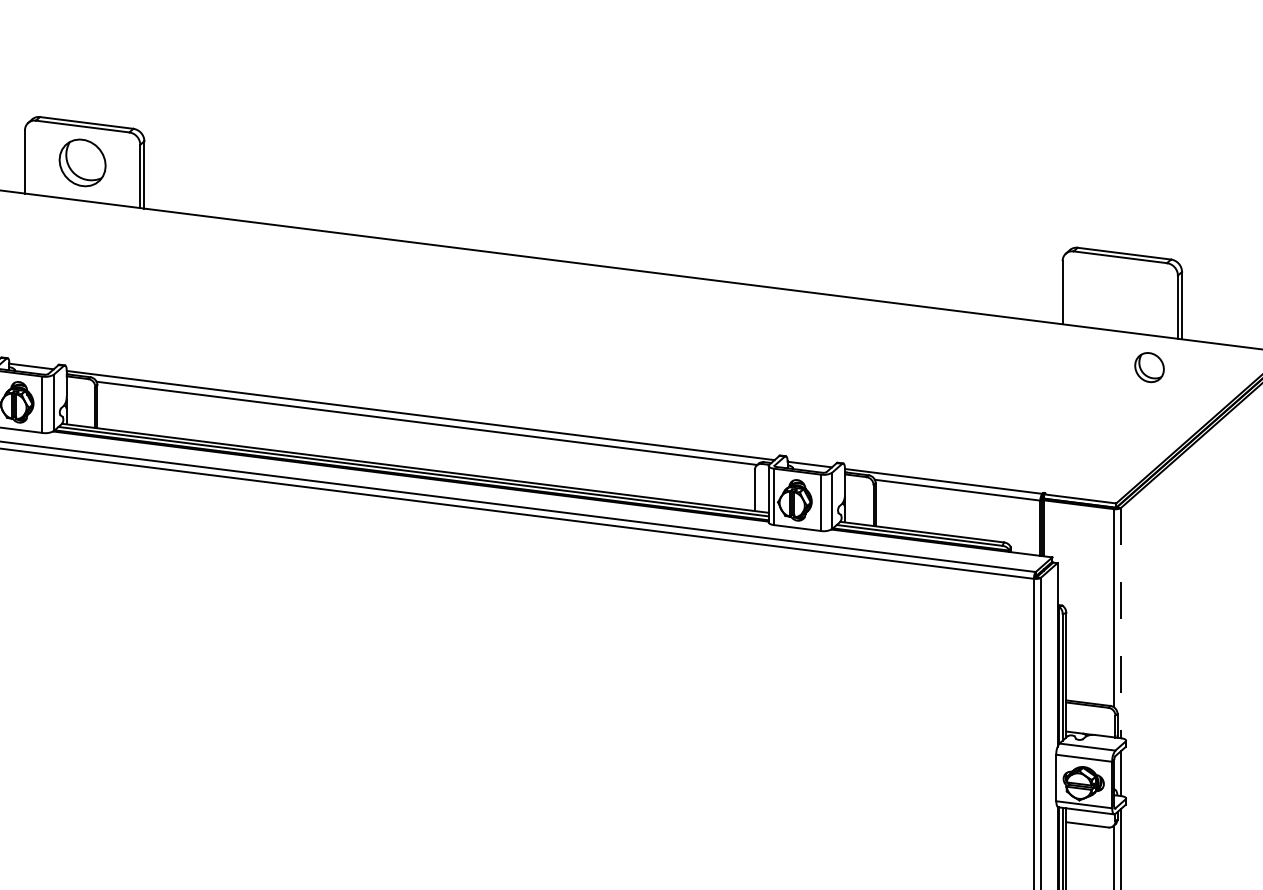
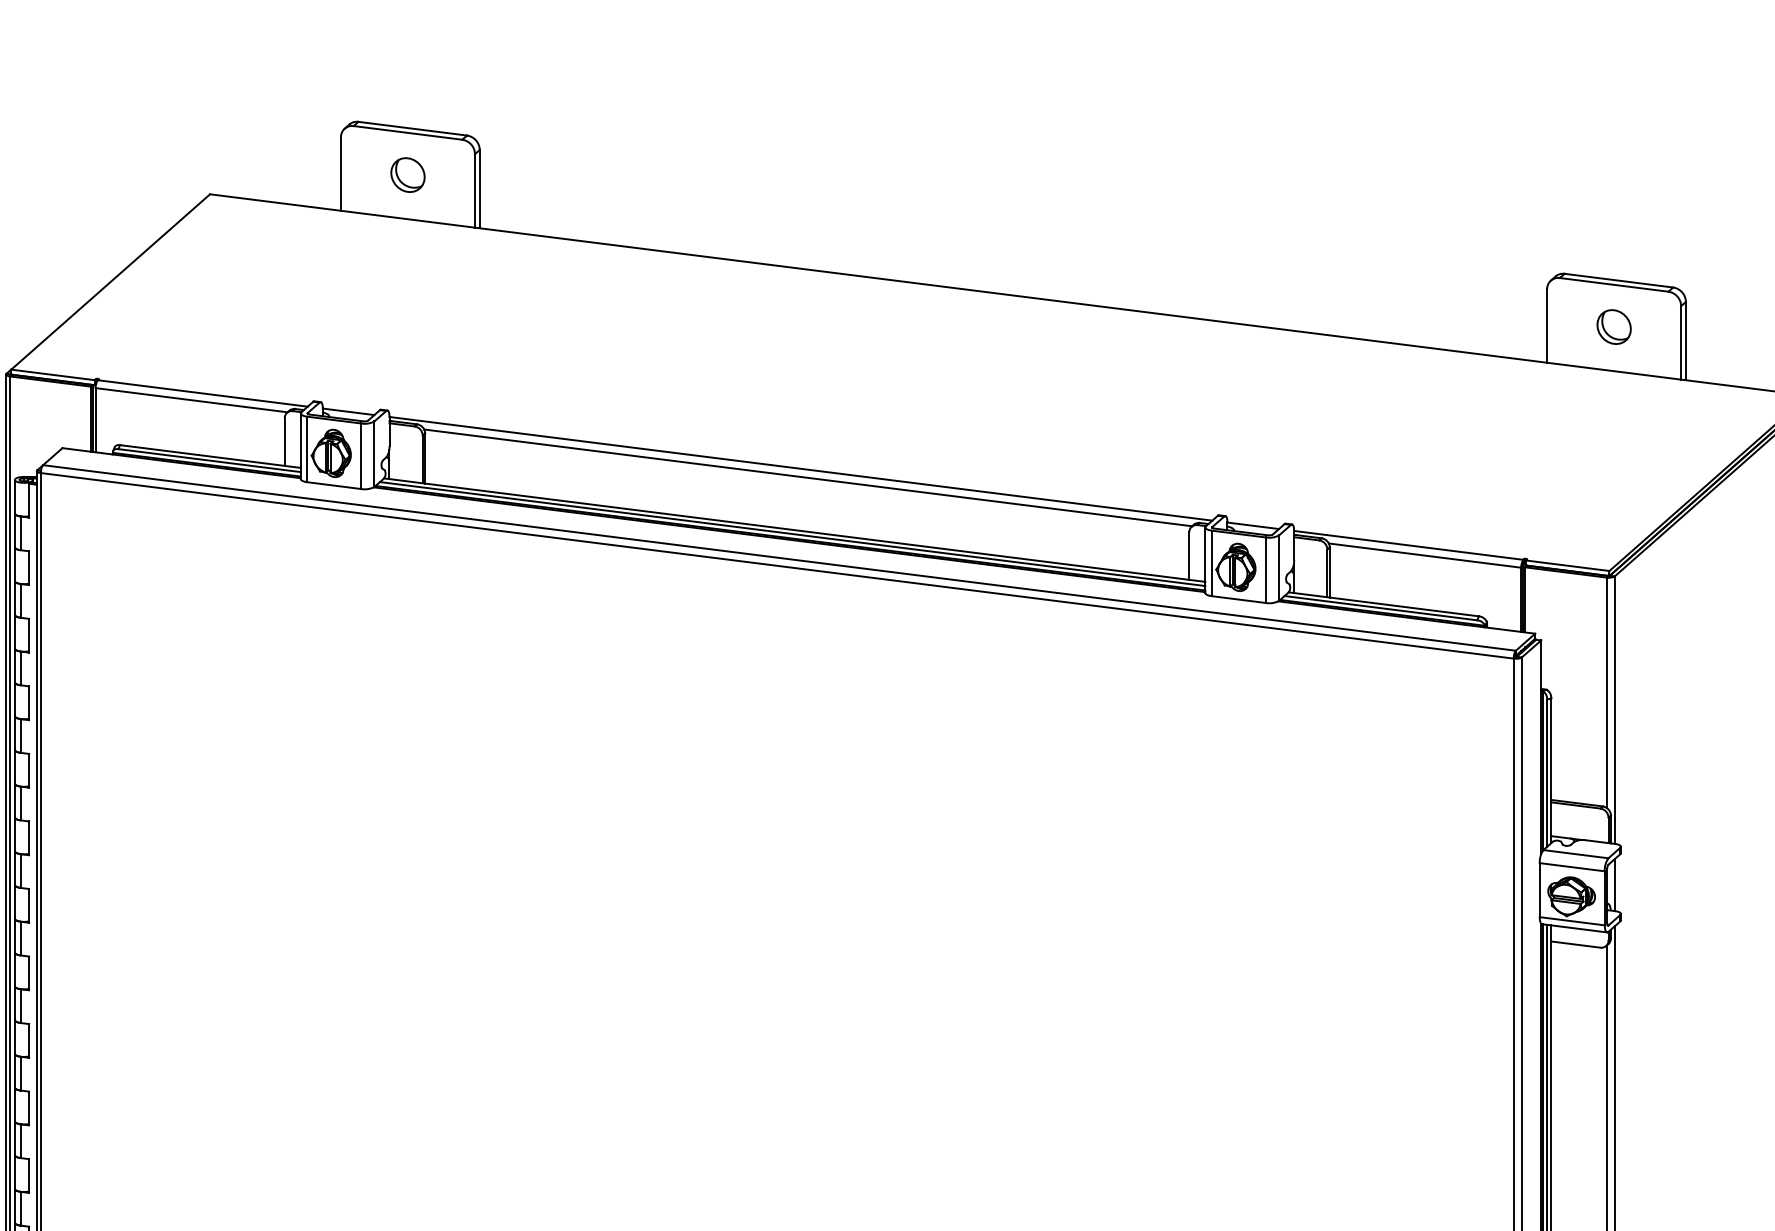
part: (82, 162) -> (407, 174), size x0.62
part: (1148, 367) -> (1613, 326), moved
line: (1120, 623) -> (1614, 710), dashed -> solid

